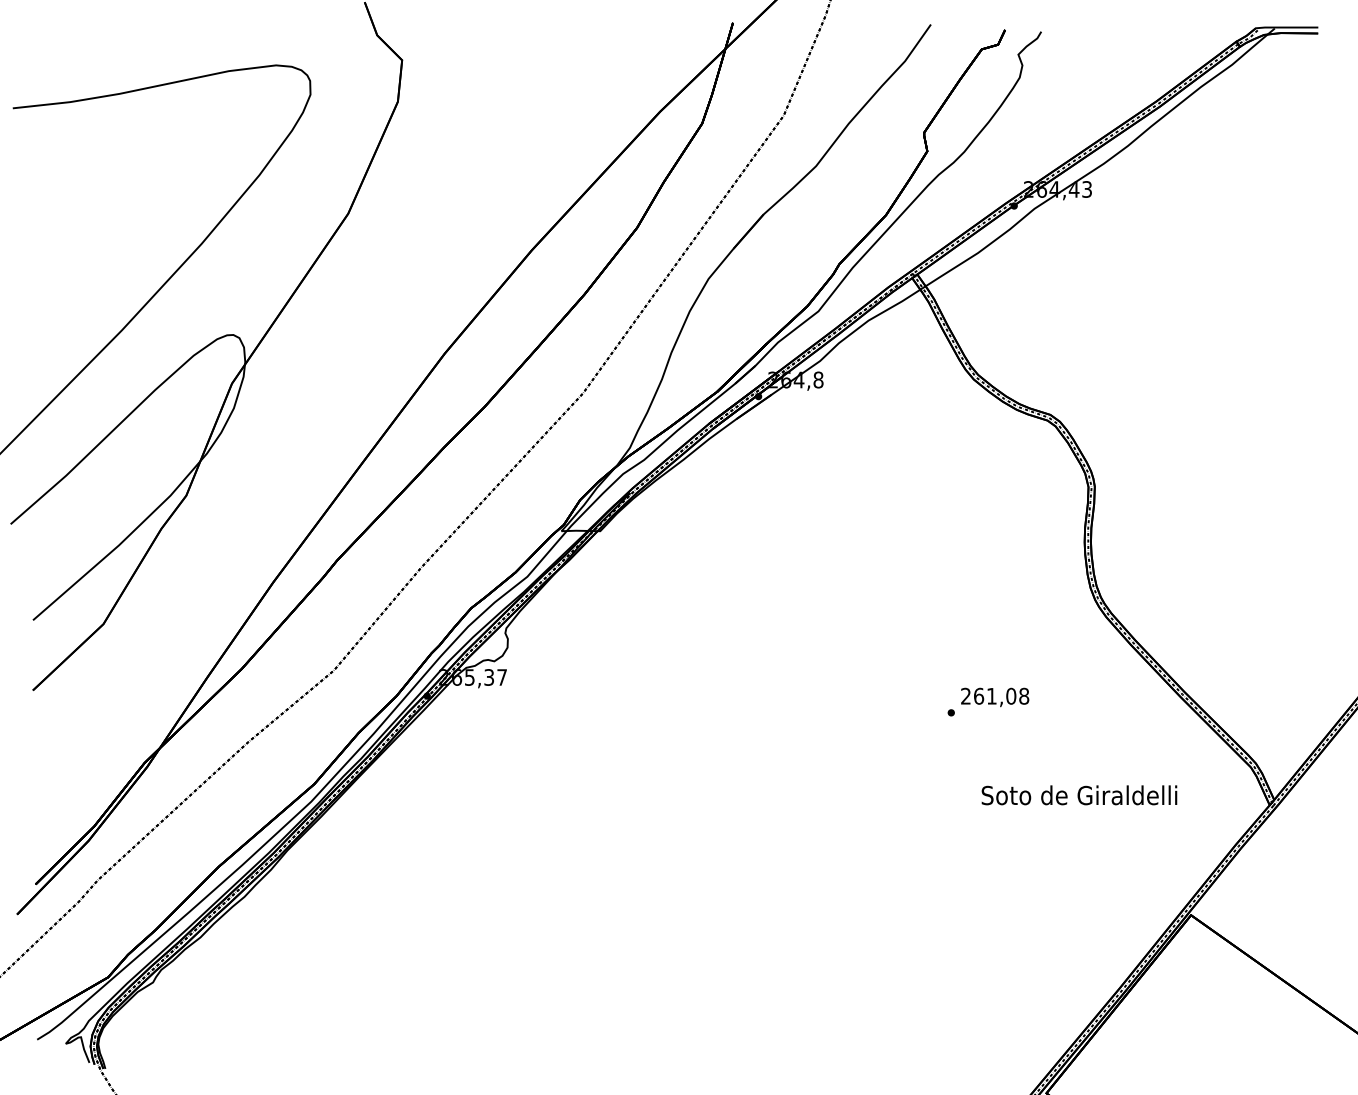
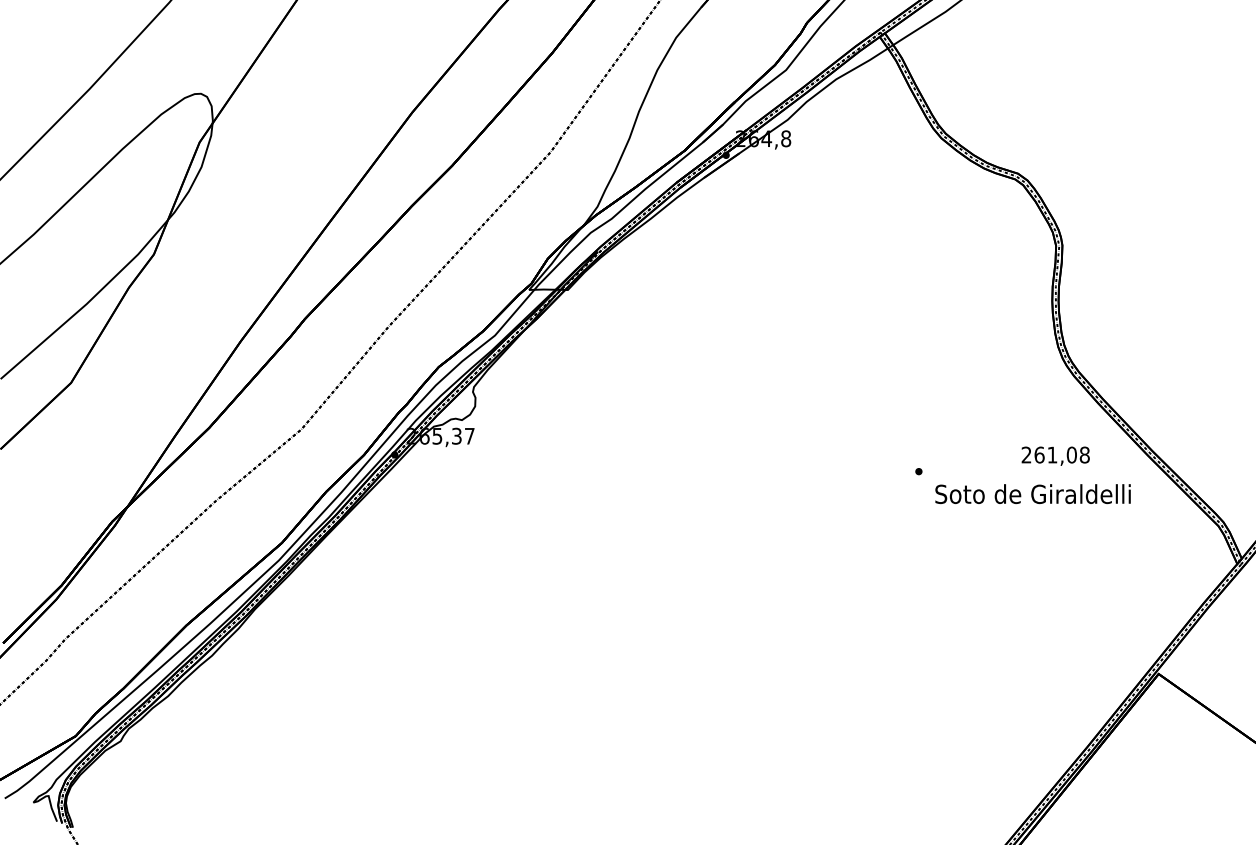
text: (995, 697) -> (1056, 456), moved
text: (1079, 795) -> (1033, 494), moved

